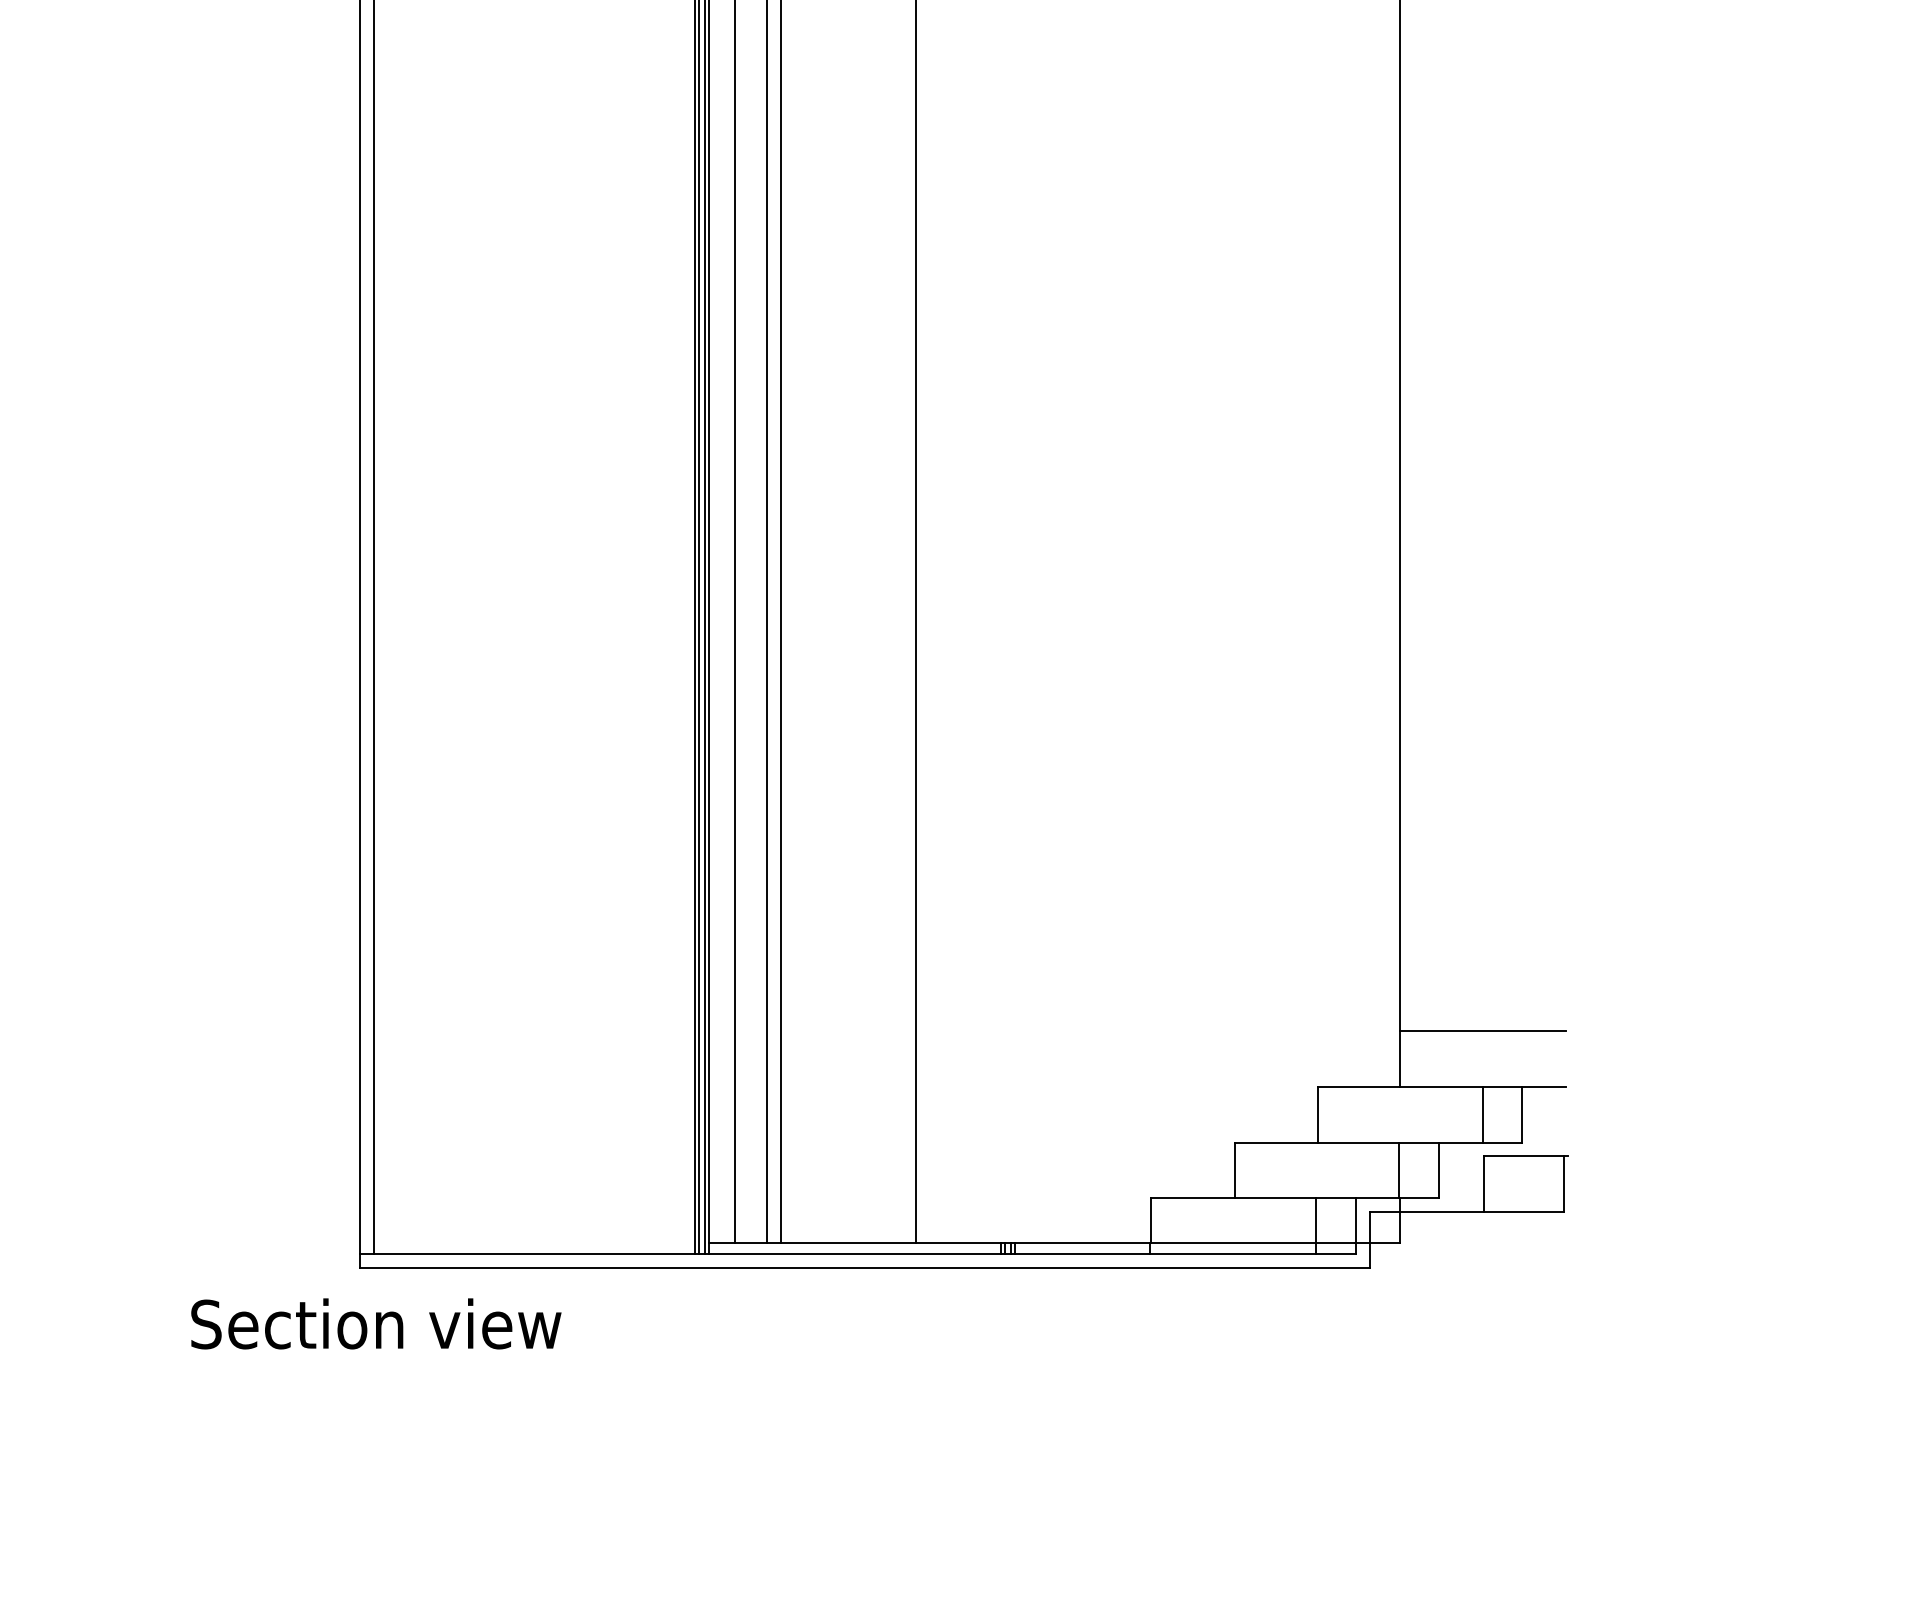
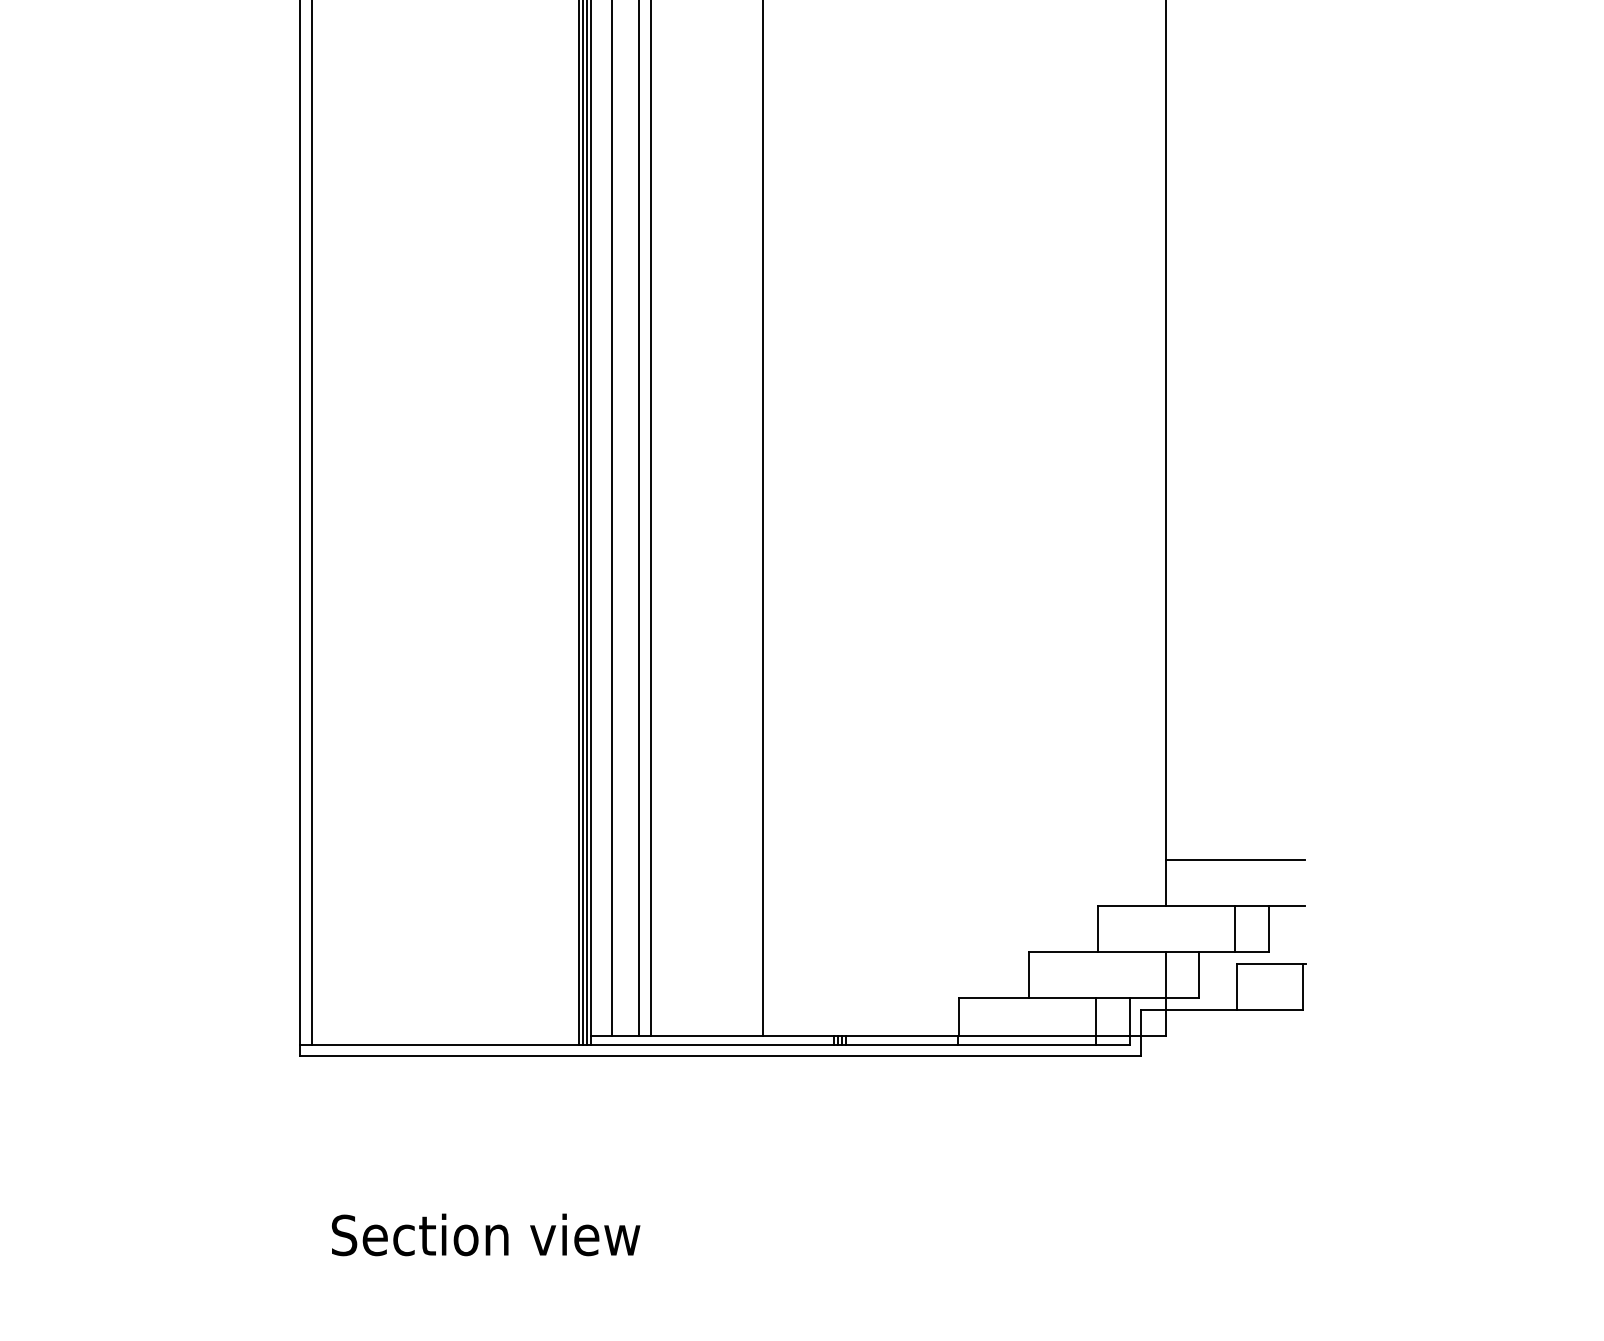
text: (376, 1323) -> (486, 1234), moved

